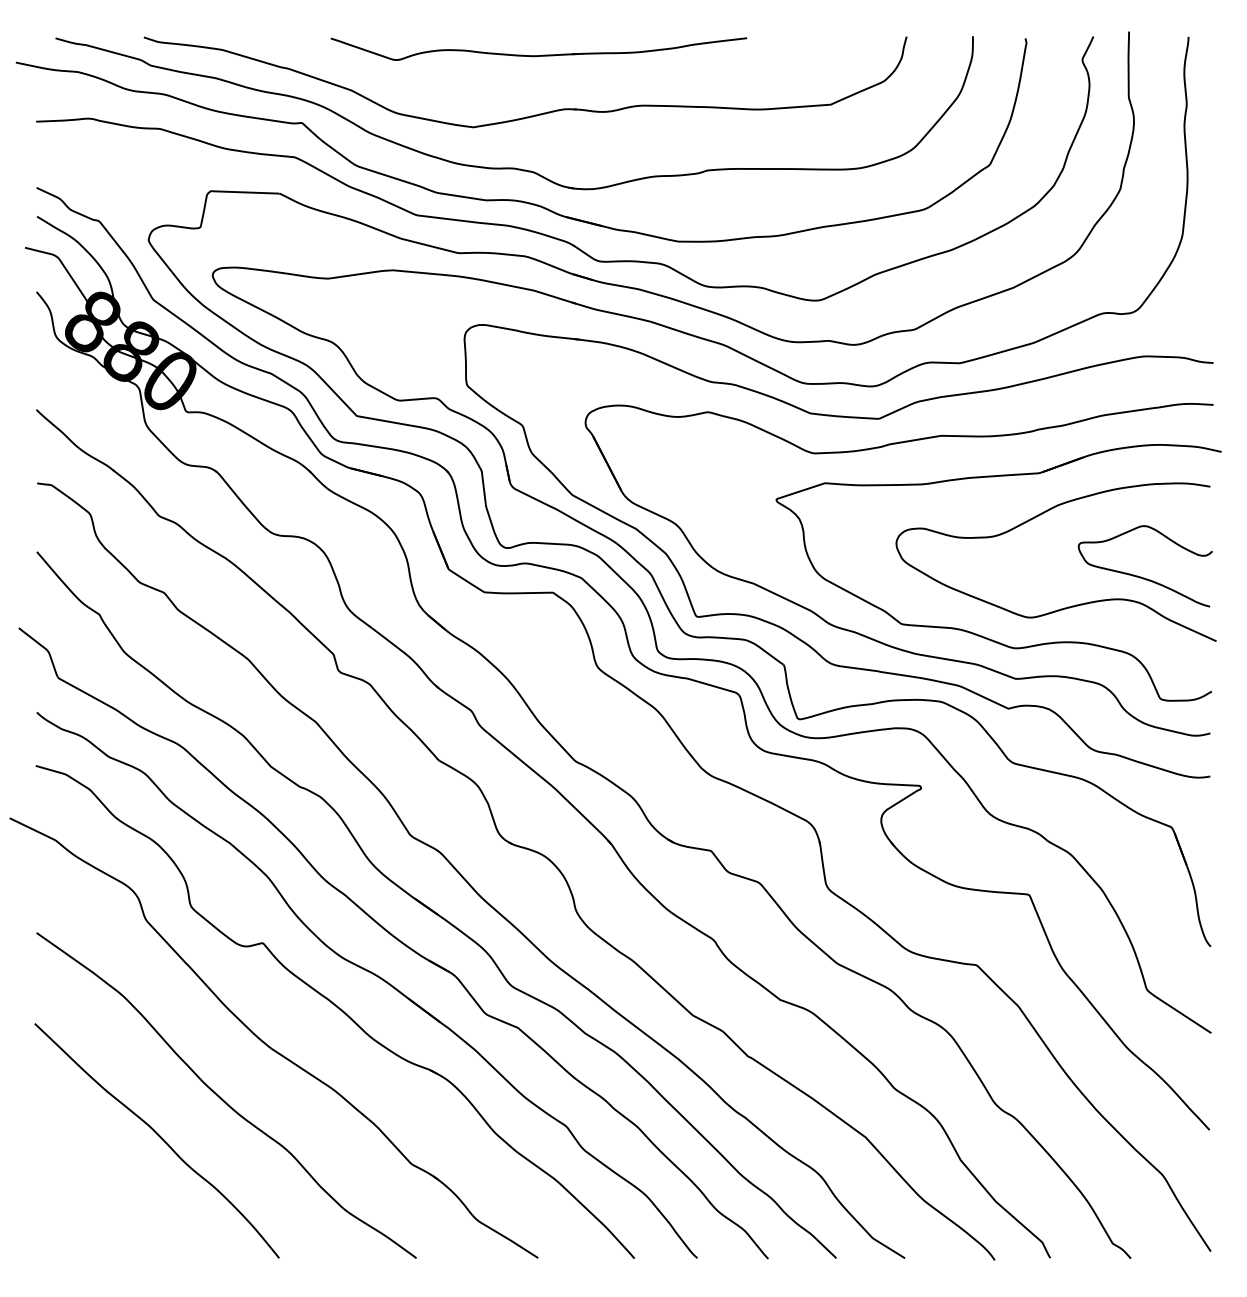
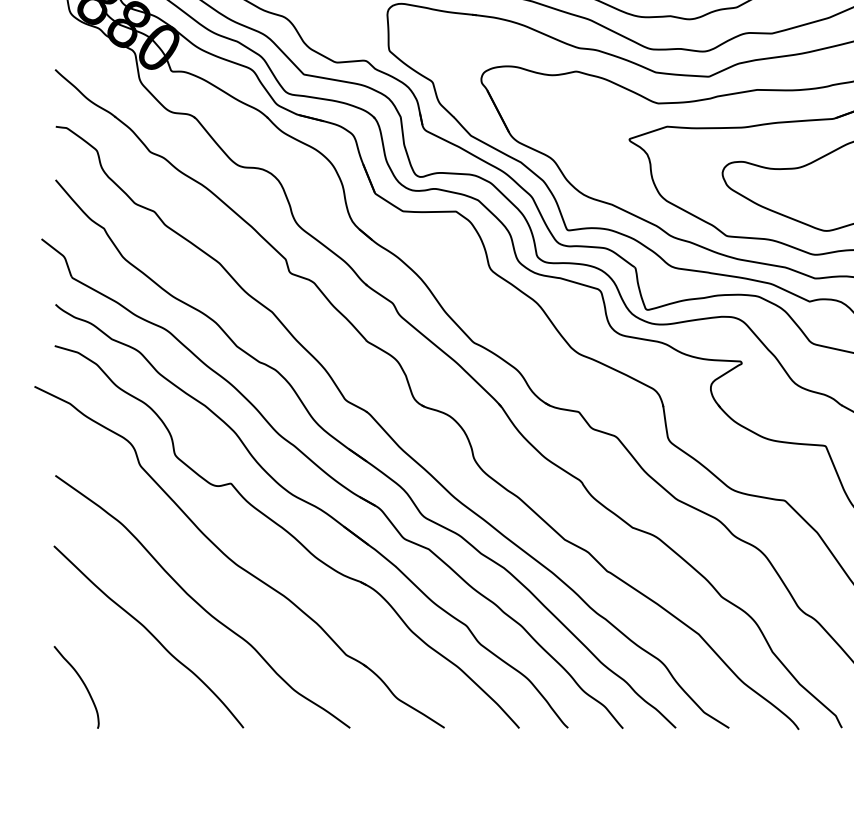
curve: (72, 1201) -> (83, 684), added

